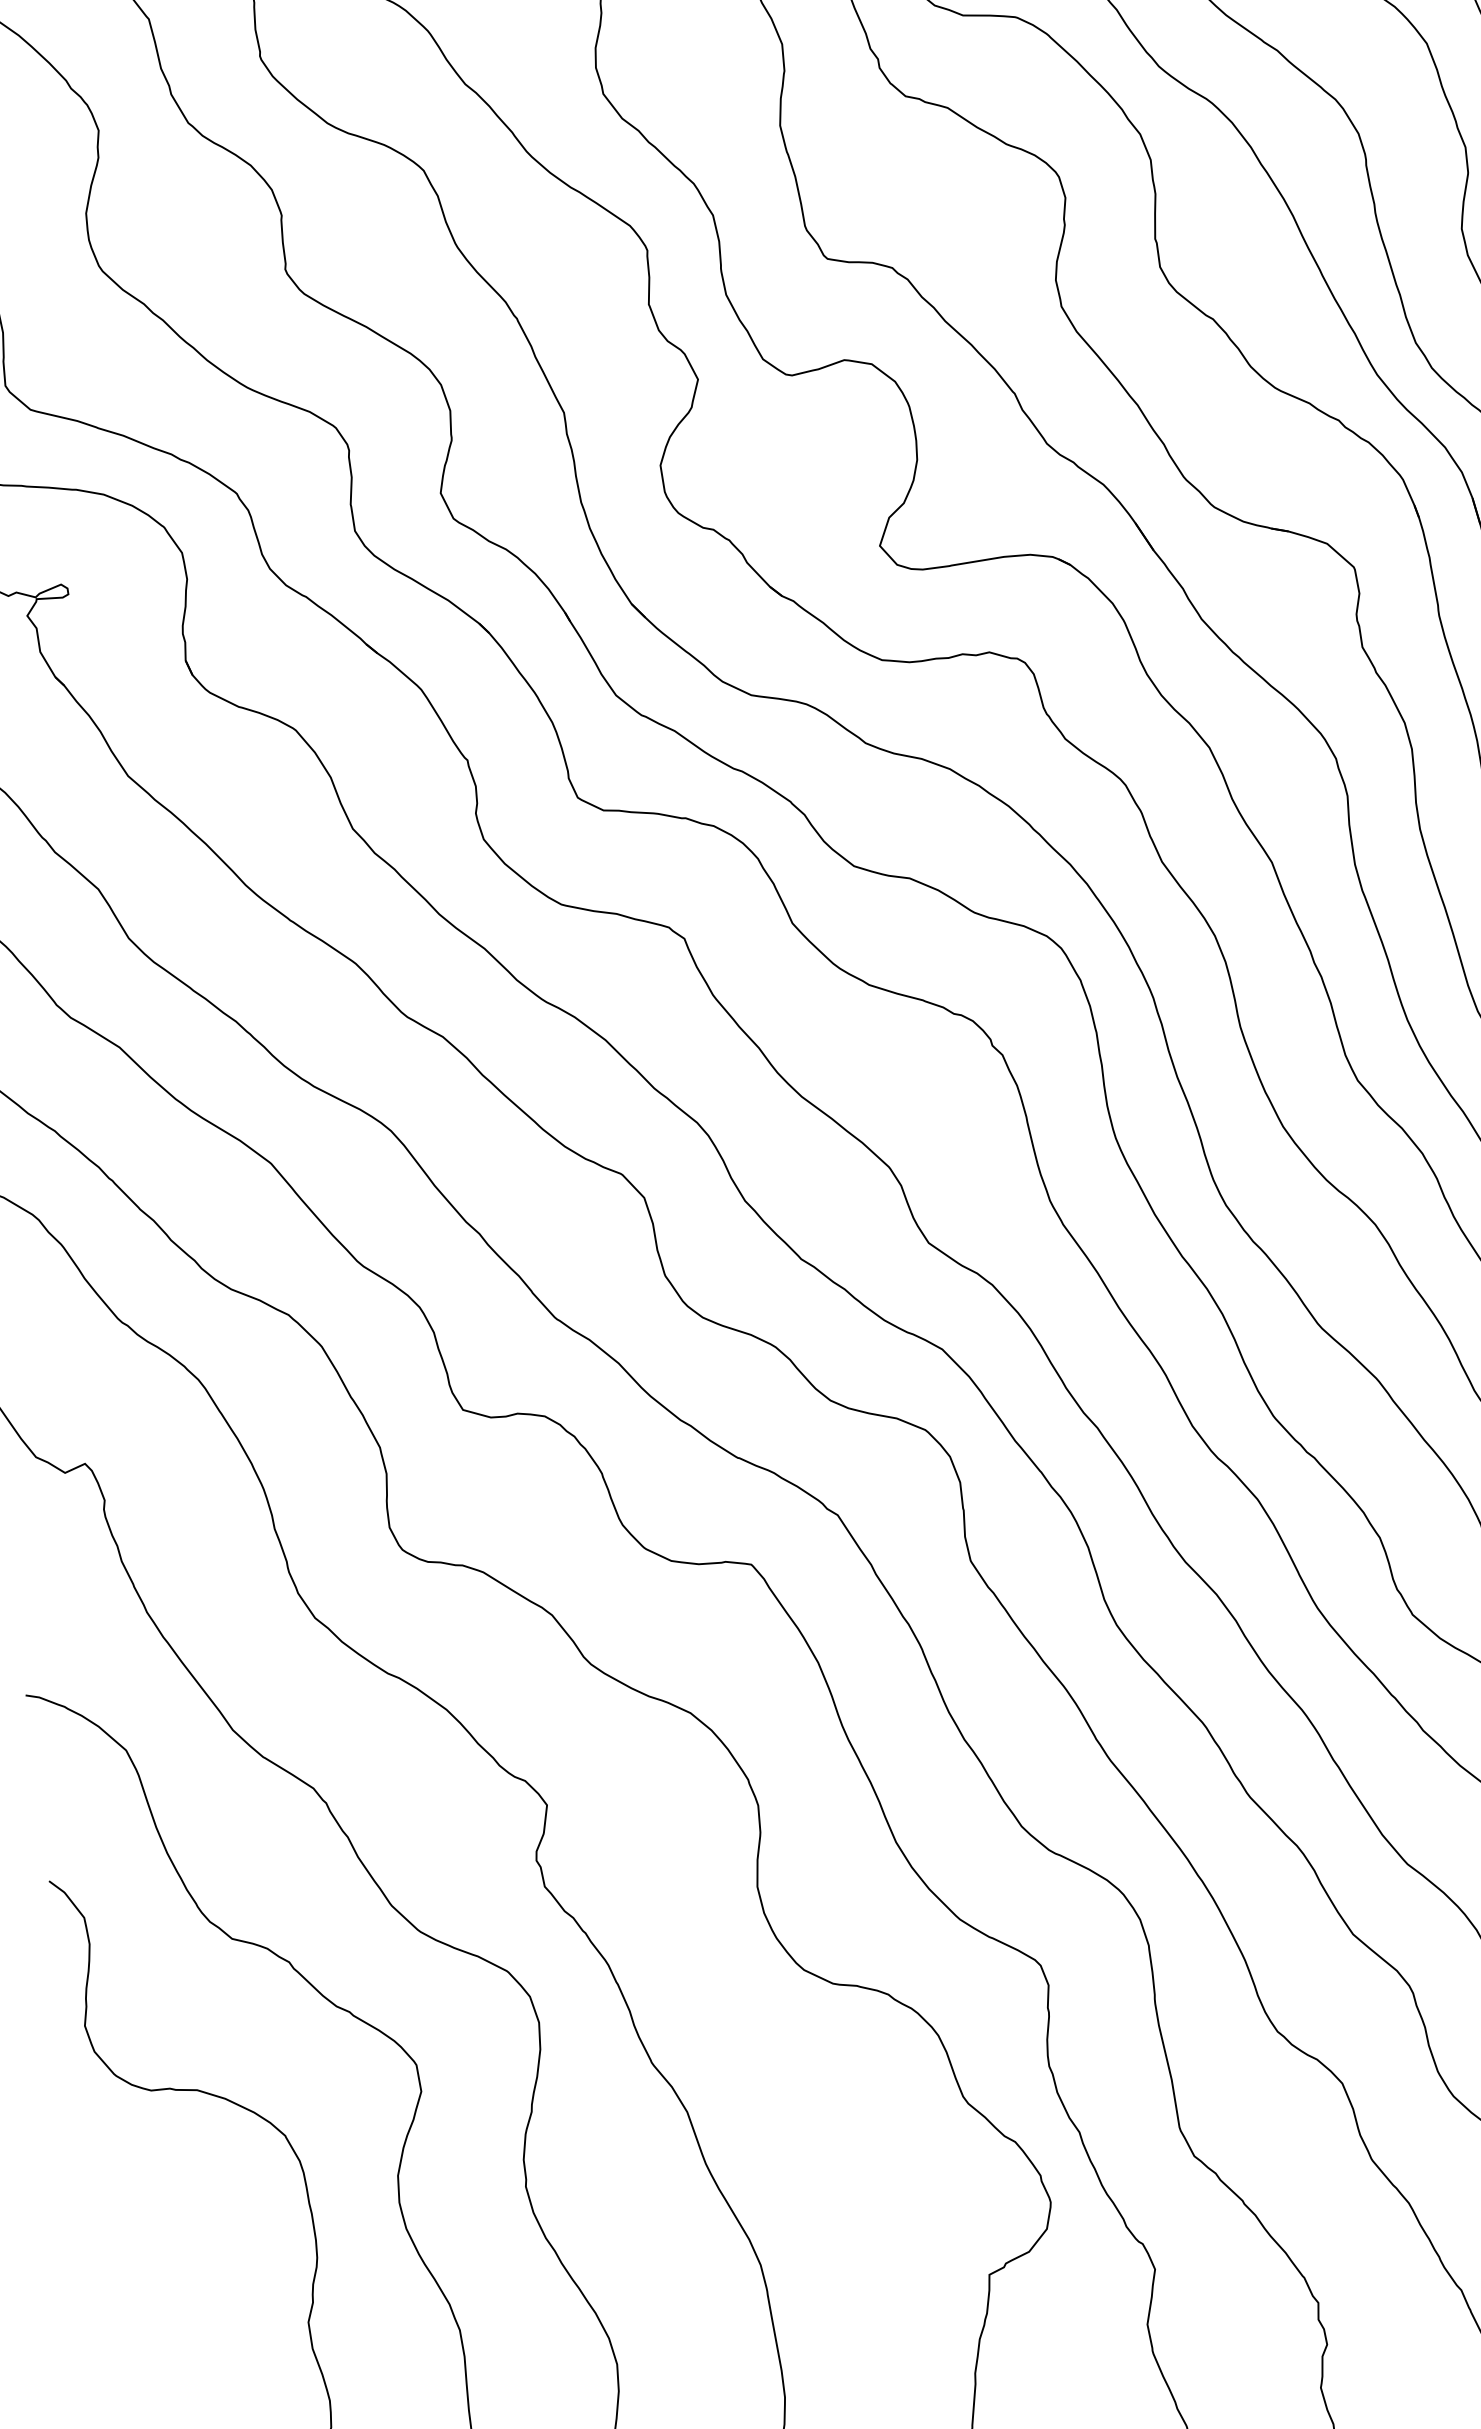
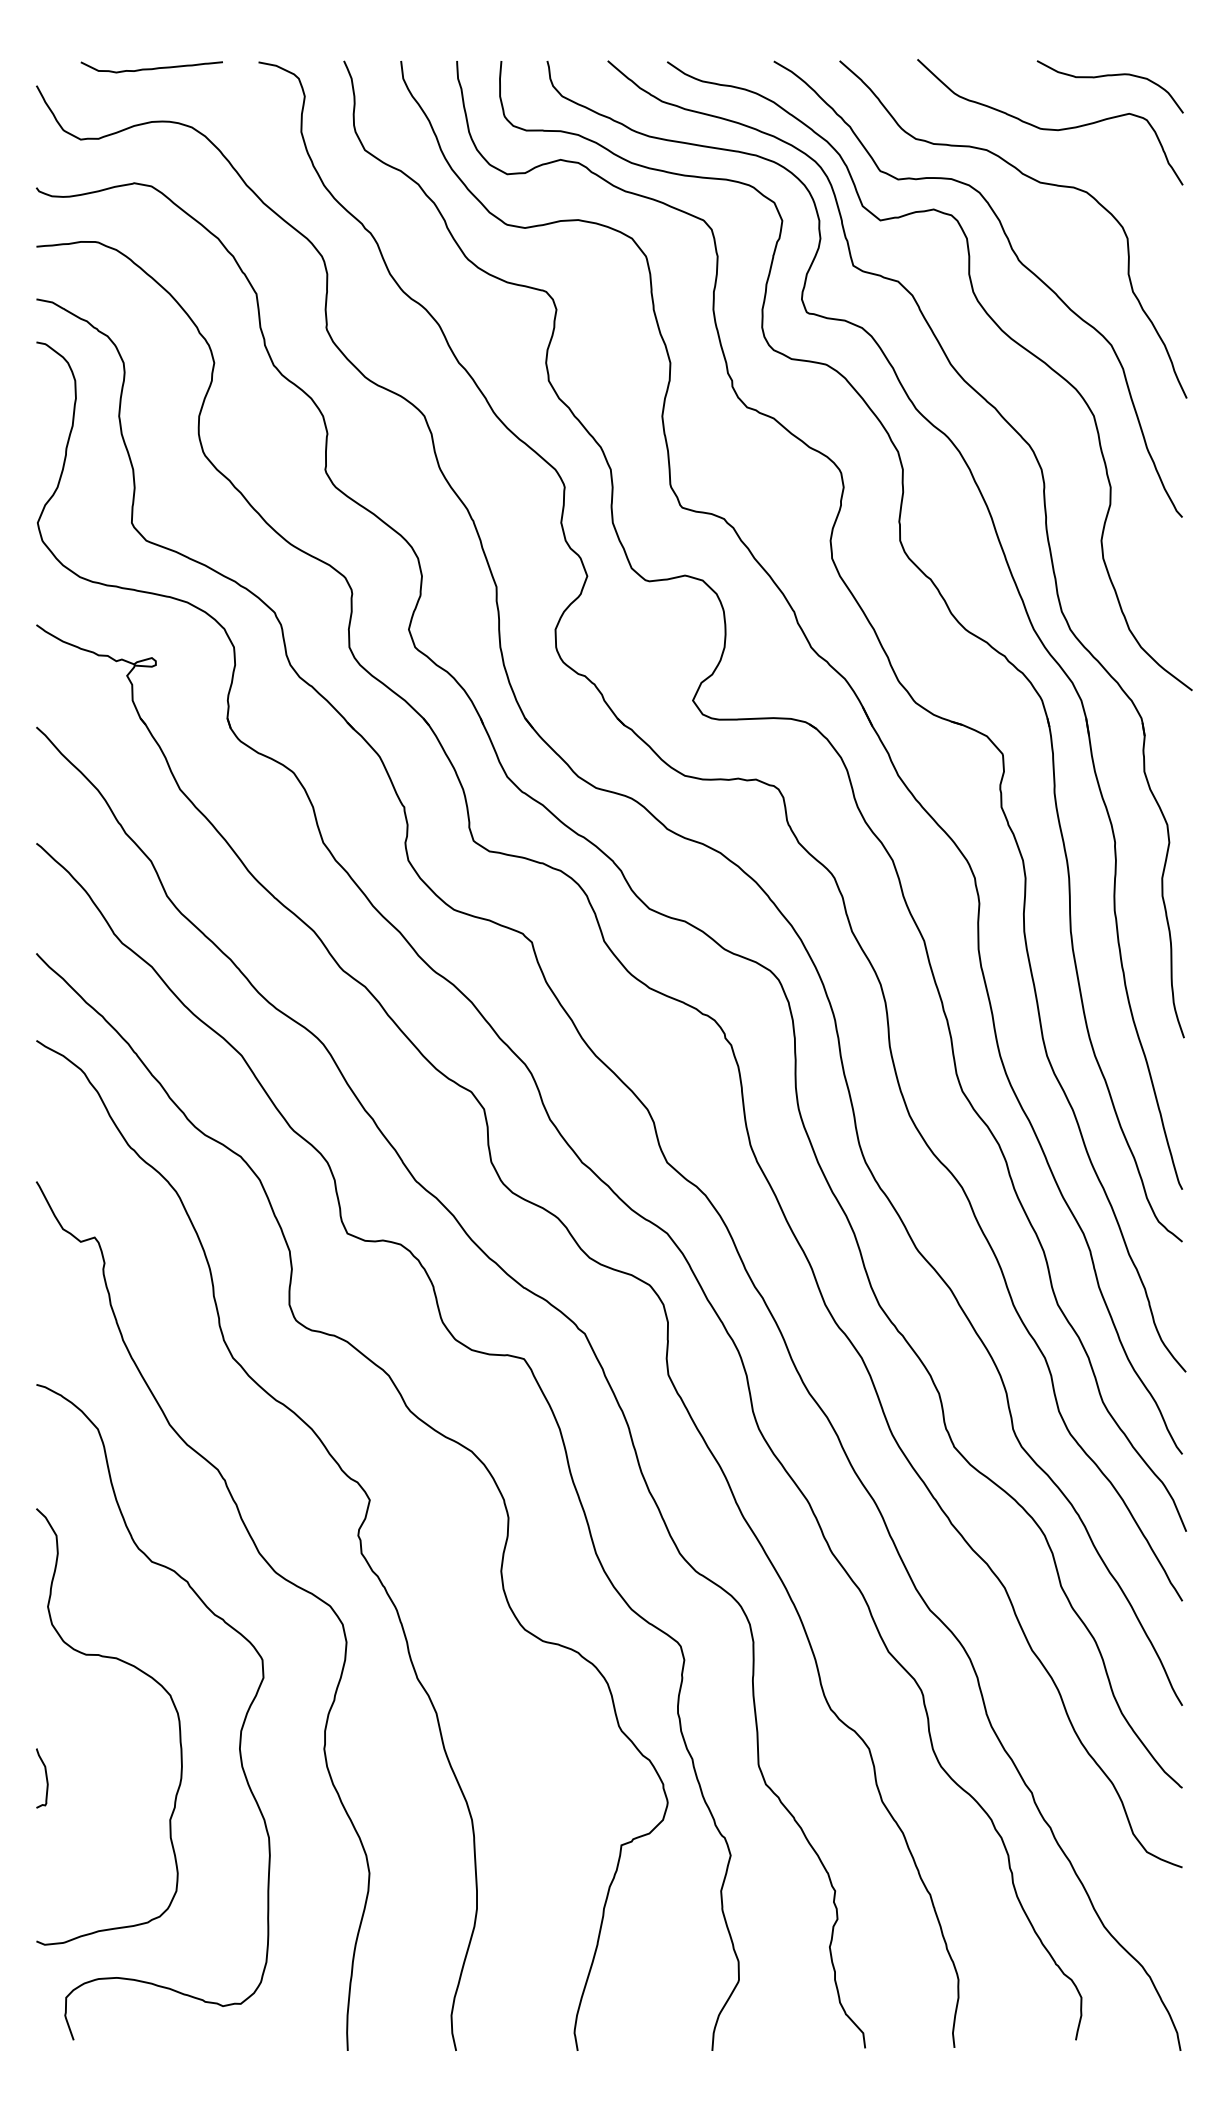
curve: (113, 2282) -> (45, 1777), added

